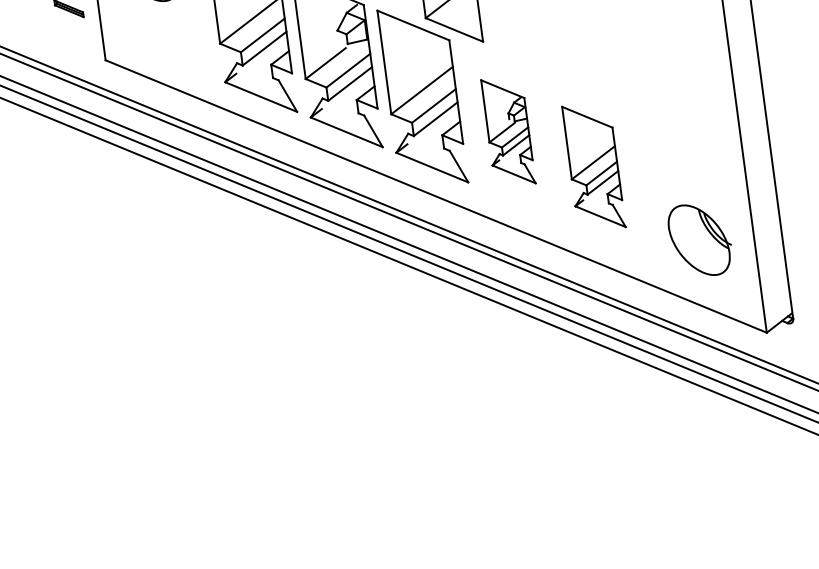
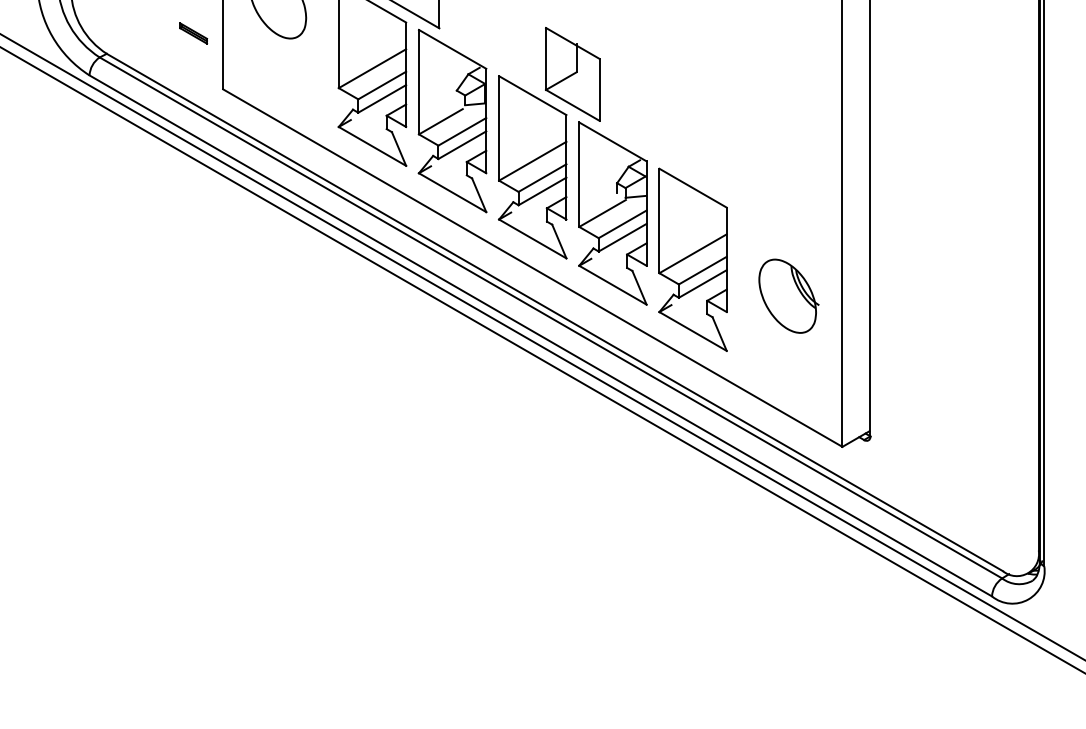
part: (508, 131) -> (612, 213), size x1.67
part: (593, 166) -> (692, 259), size x1.43
part: (699, 239) -> (788, 295), moved

